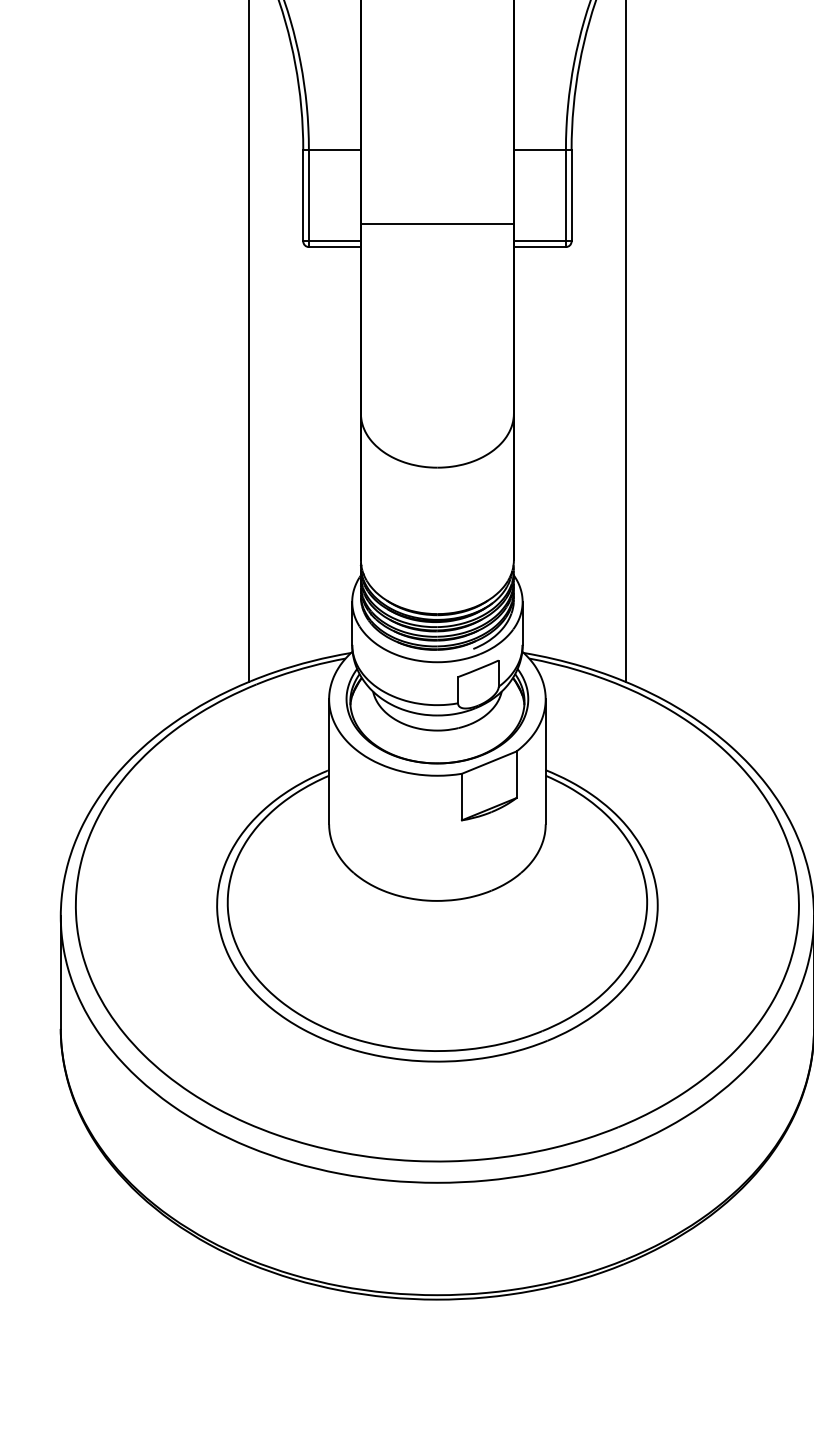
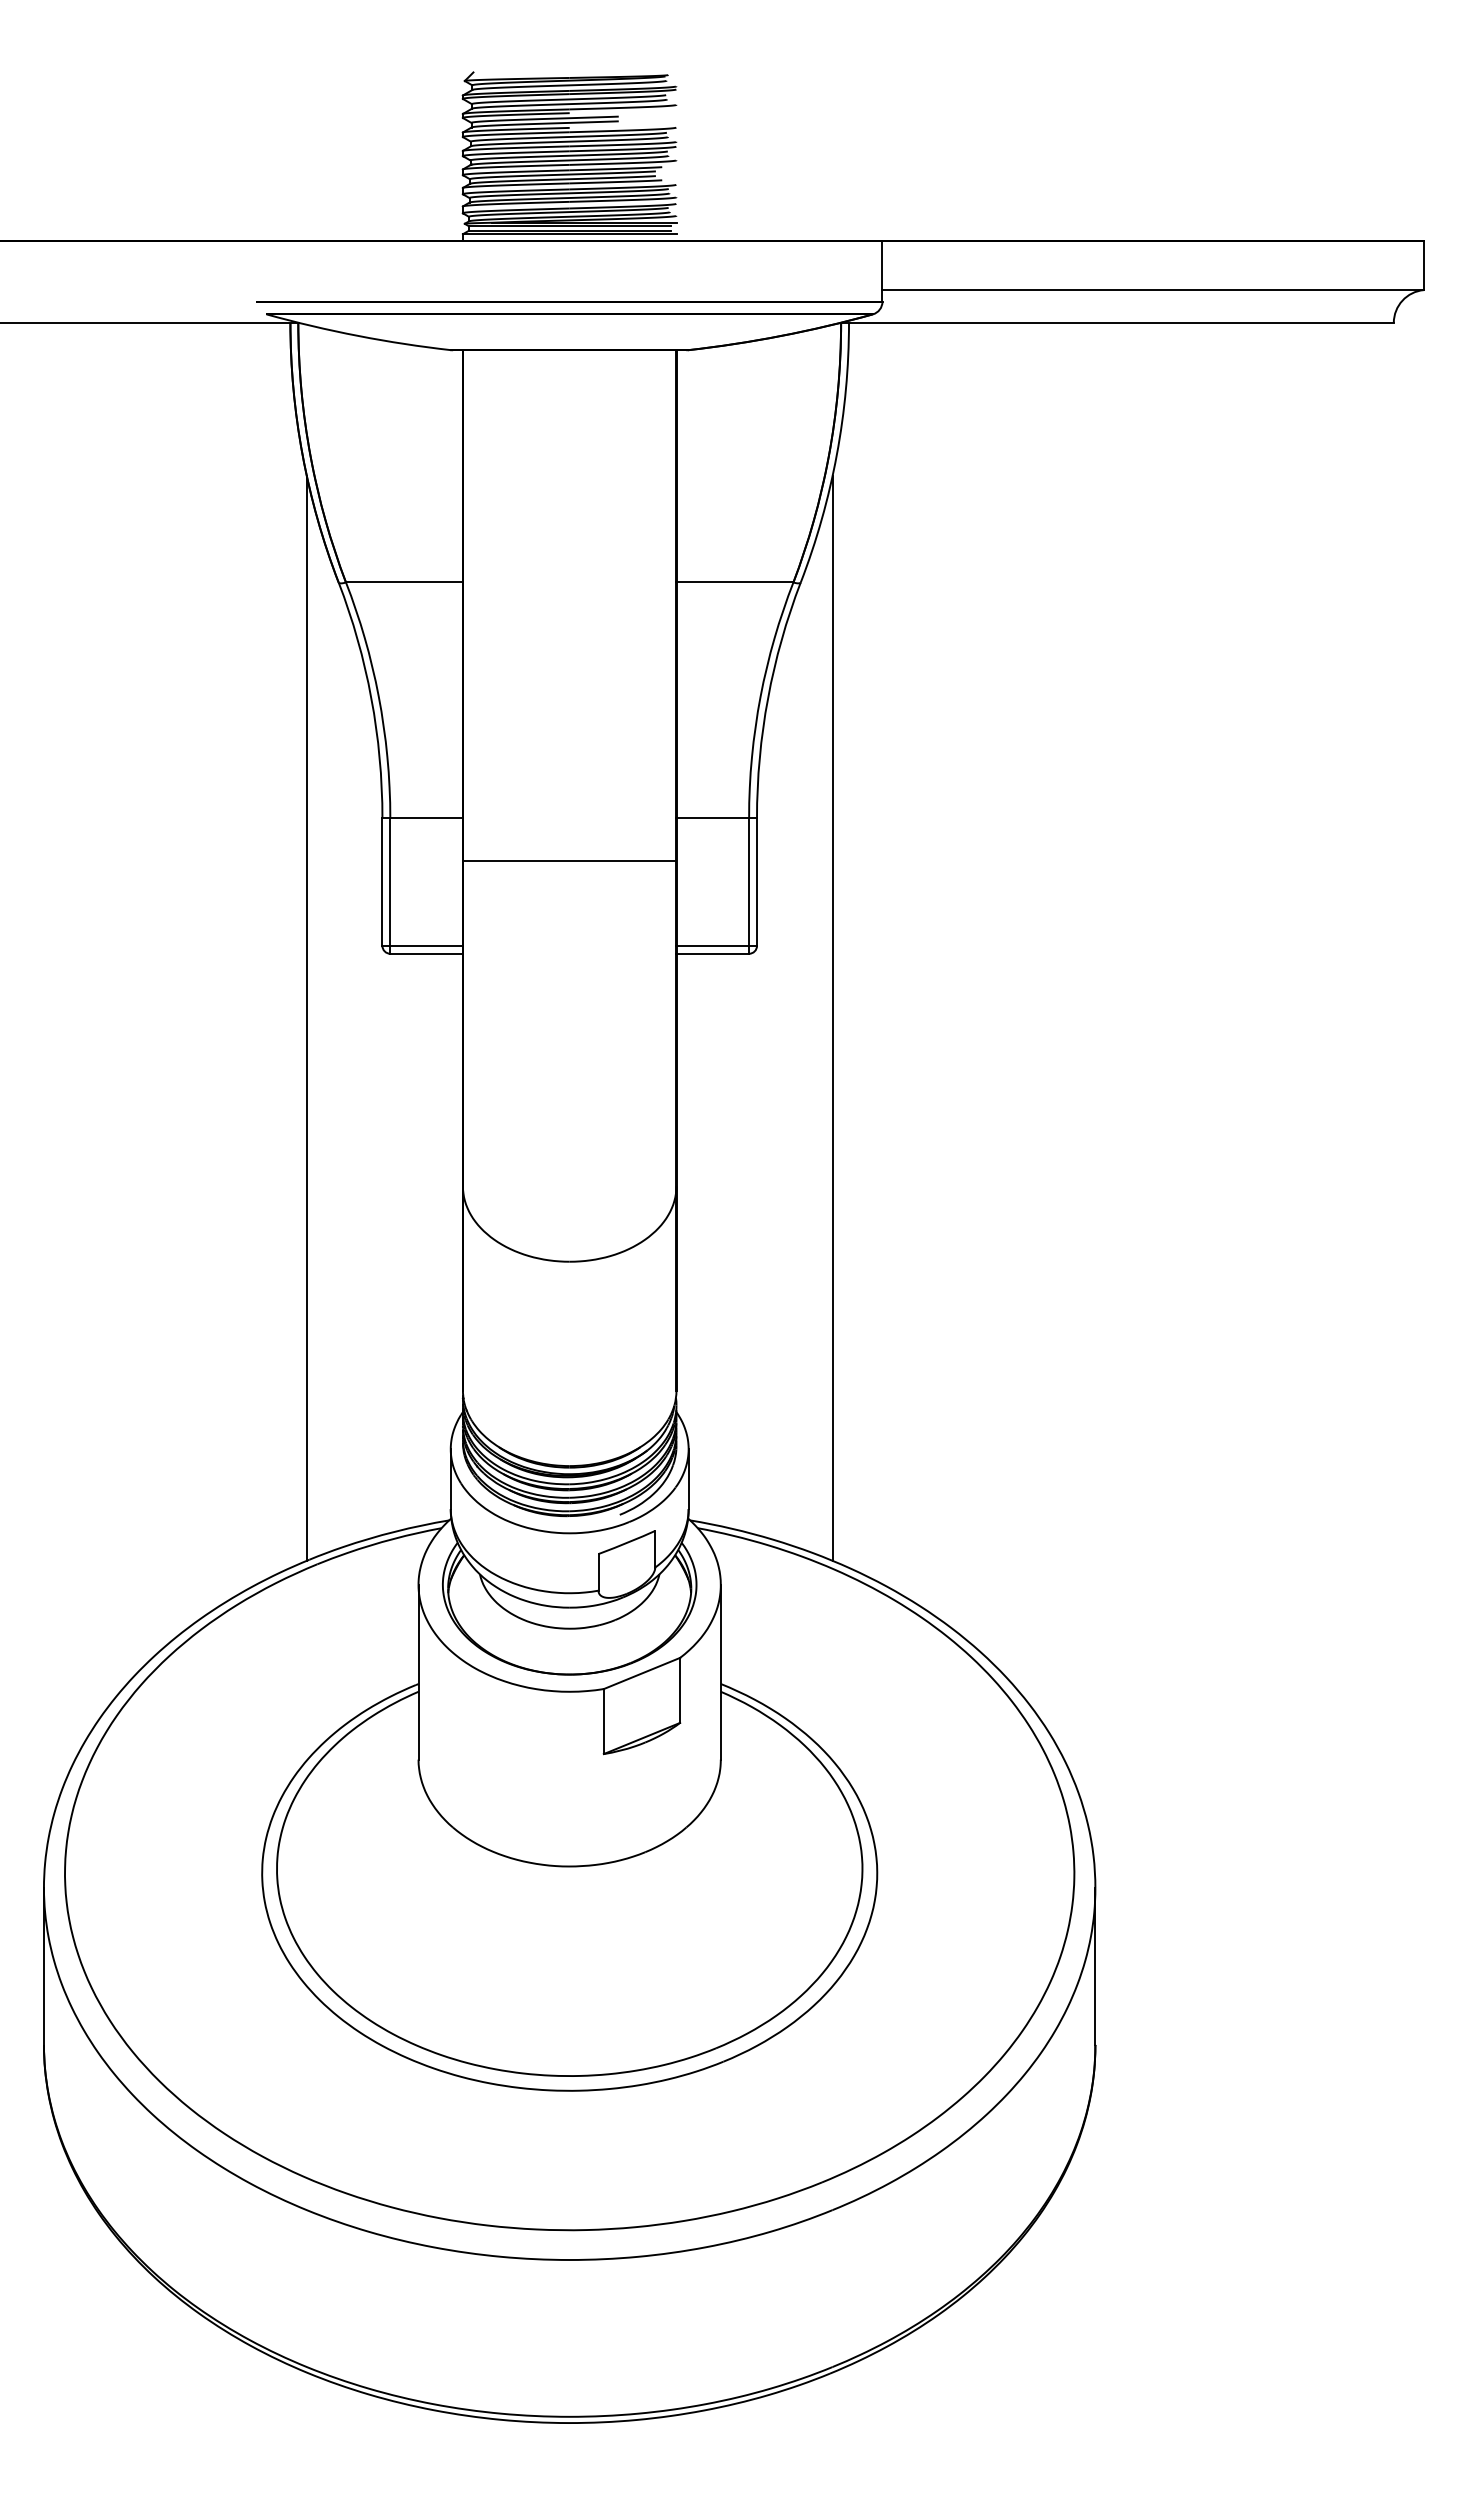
line: (437, 223) -> (569, 860), moved

